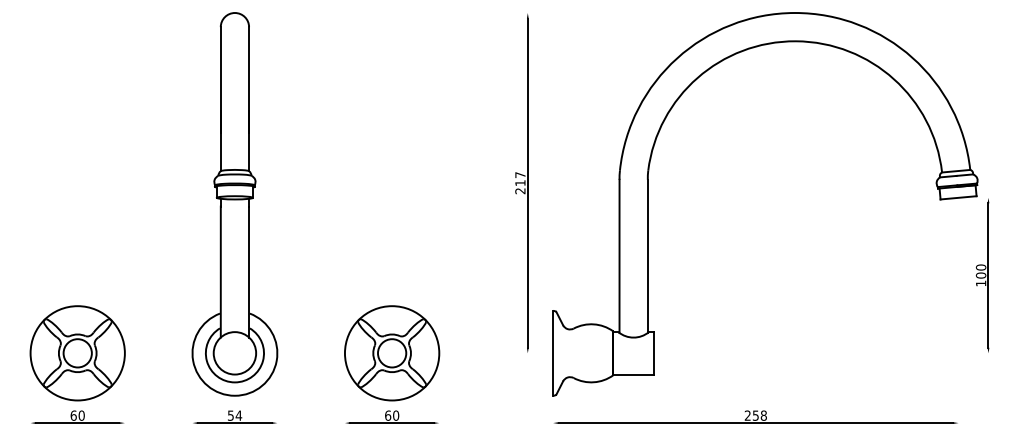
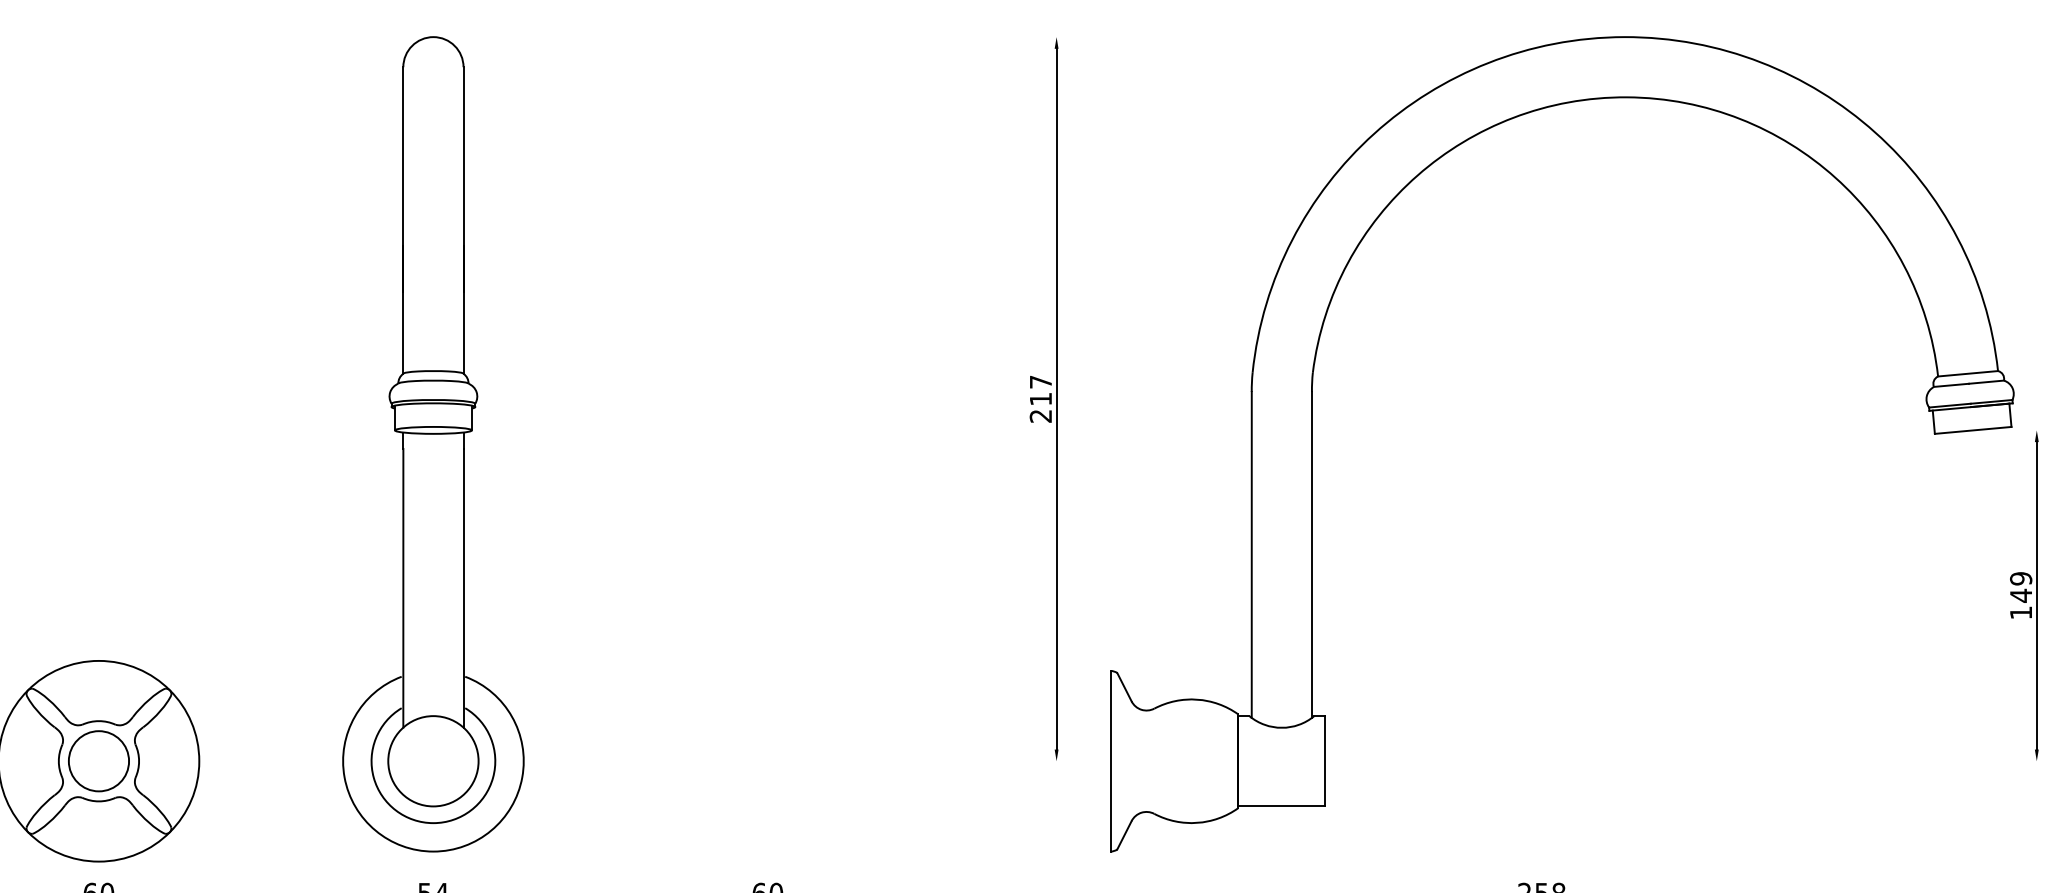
text: (980, 271) -> (2019, 587), 100 -> 149
part: (392, 353) -> (768, 761), removed

